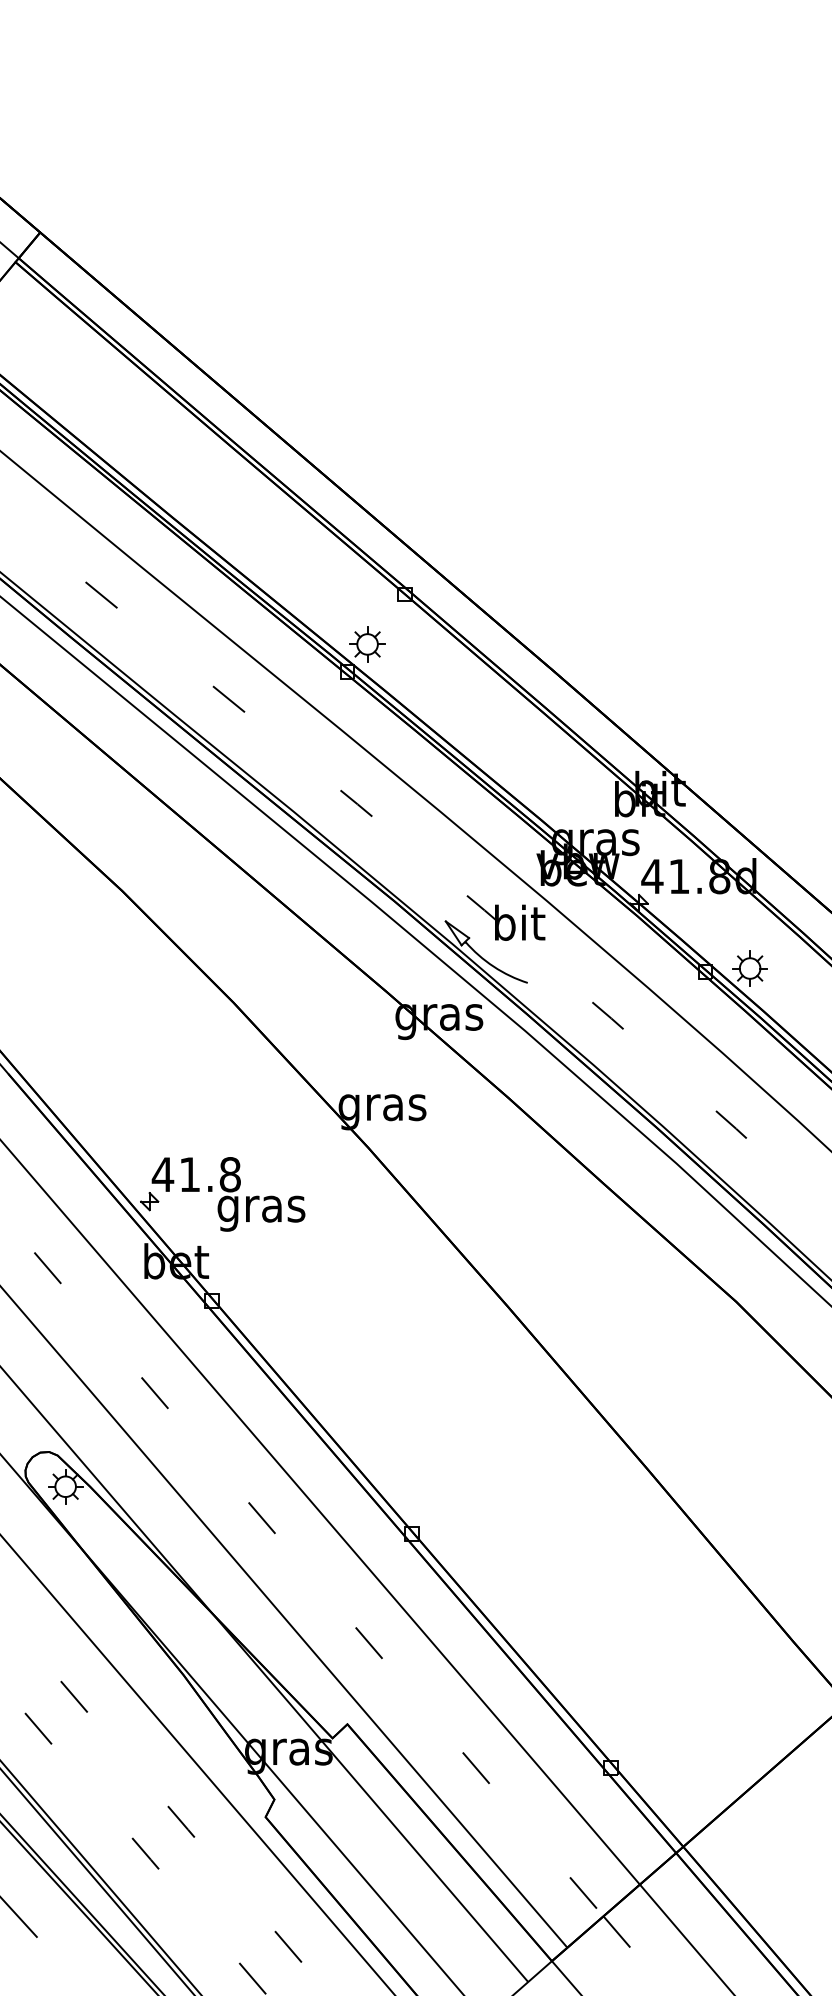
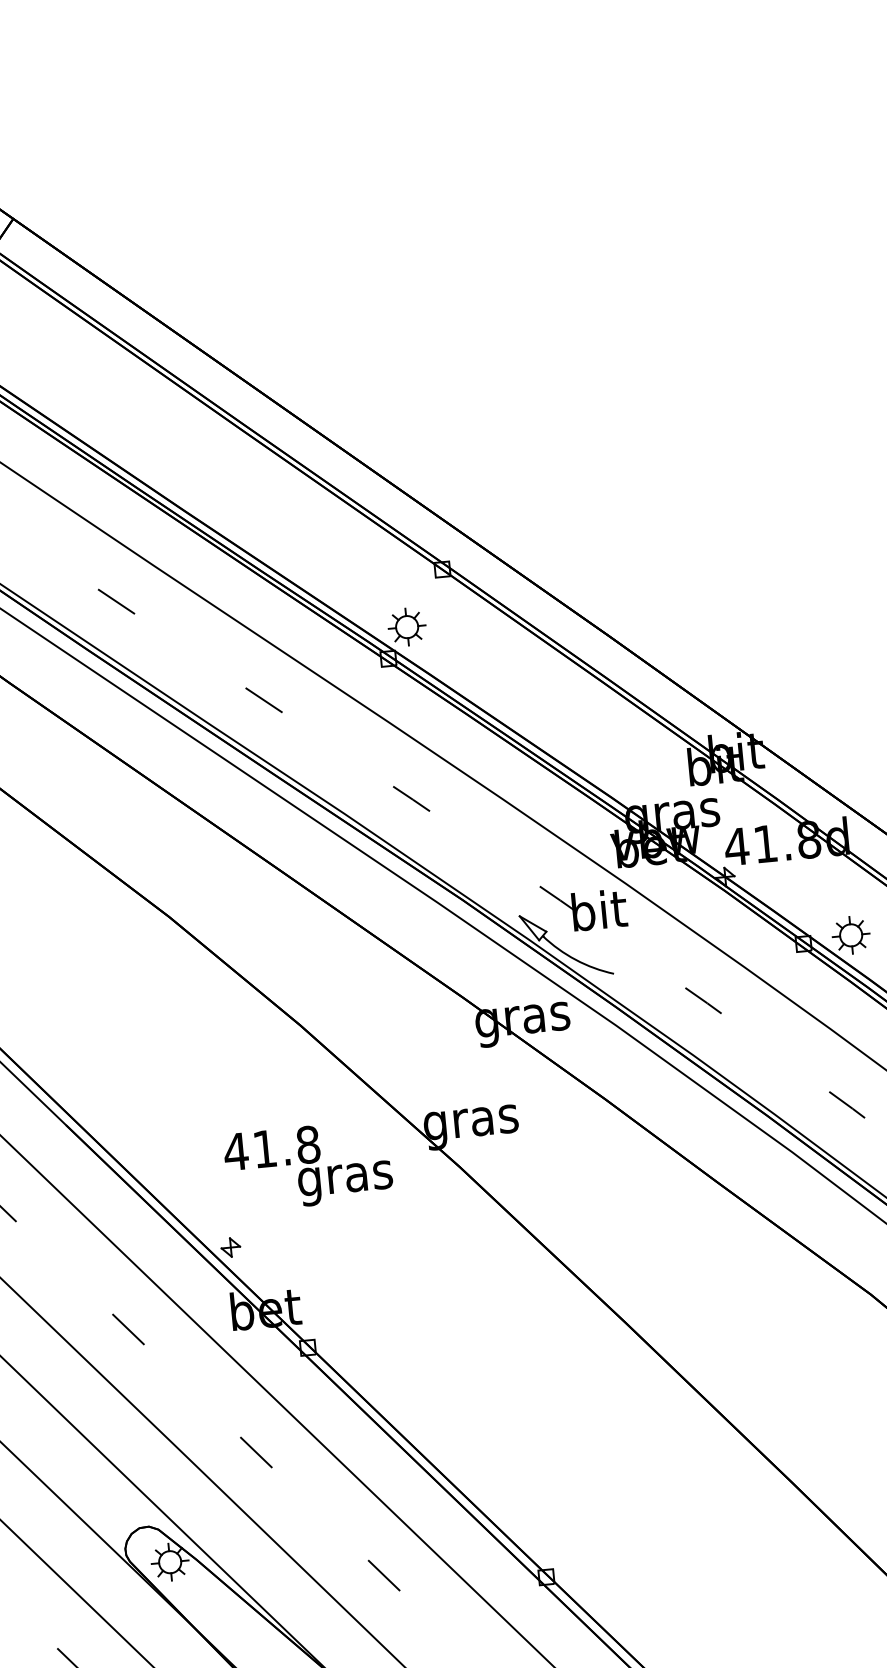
text: (228, 1194) -> (308, 1166), moved

